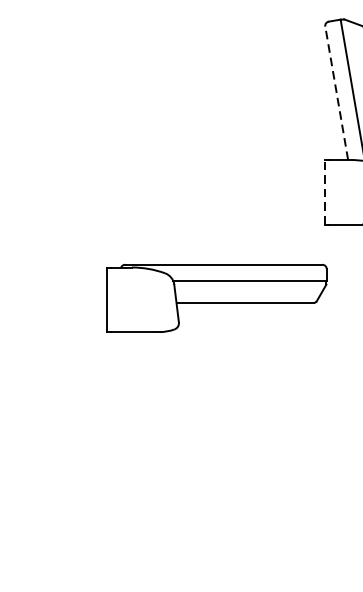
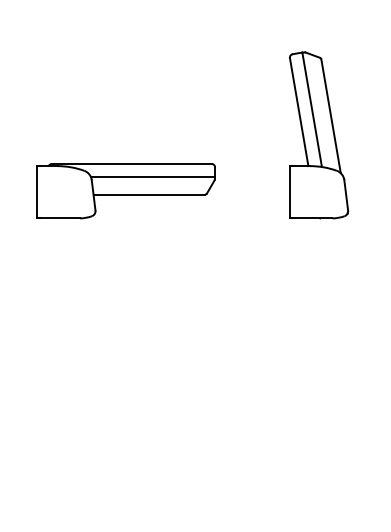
line: (337, 93) -> (299, 112), dashed -> solid
line: (324, 191) -> (289, 191), dashed -> solid
part: (215, 298) -> (125, 191), moved

